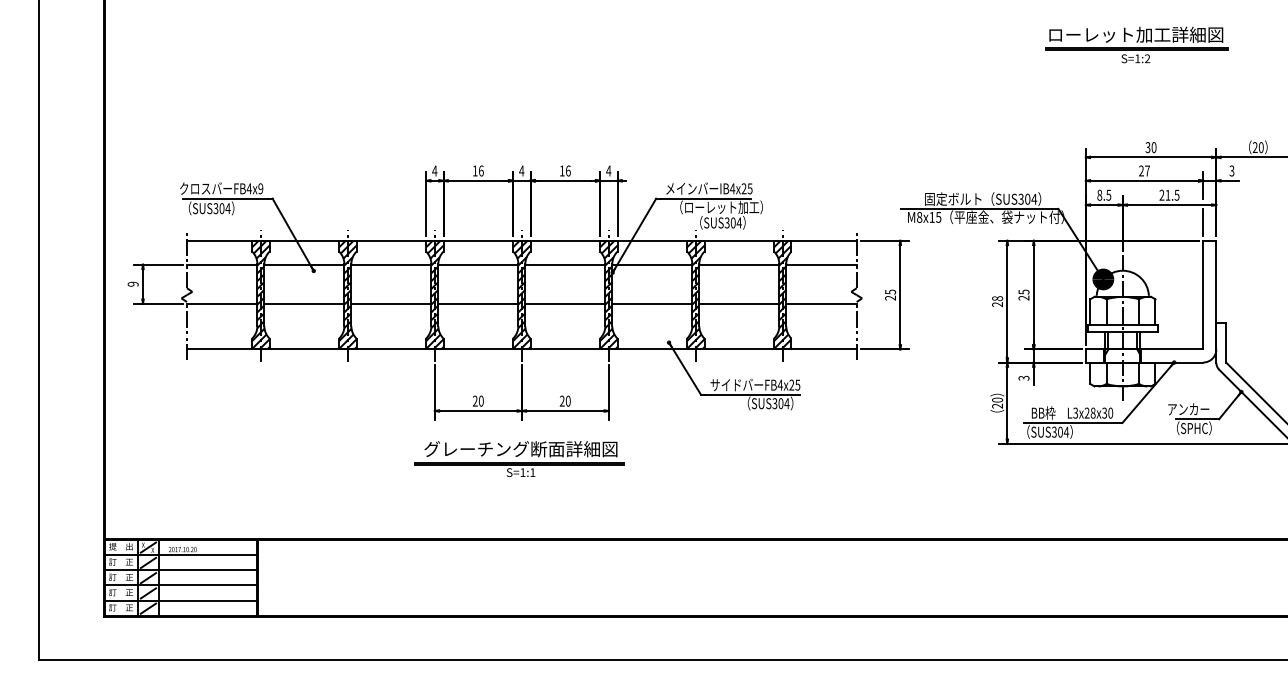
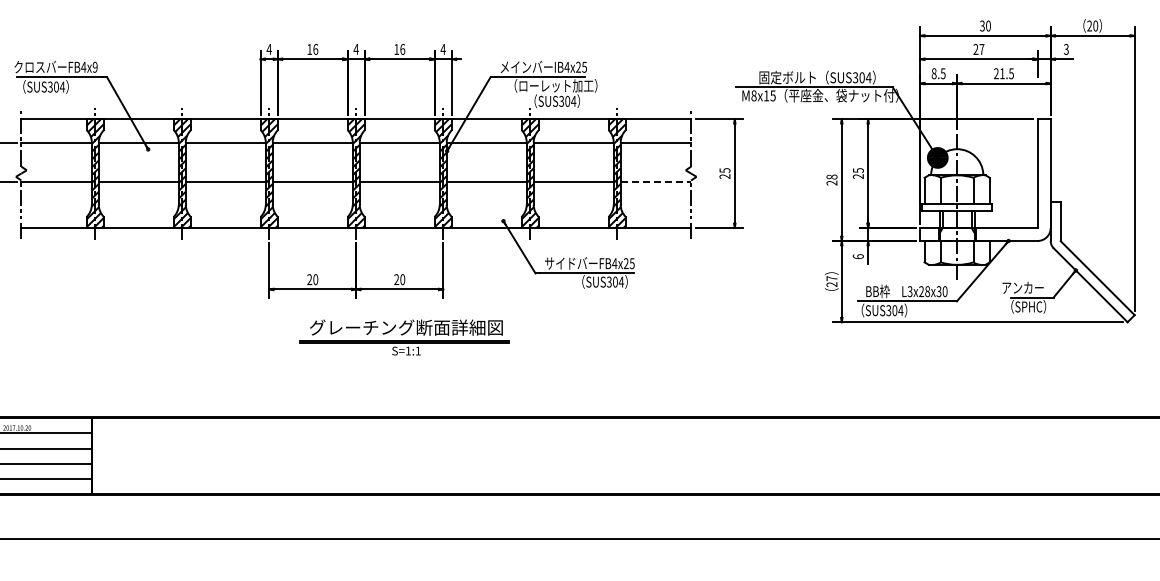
line: (1203, 222) -> (1037, 100), removed
line: (821, 303) -> (655, 181), solid -> dashed
text: (1023, 377) -> (857, 255), 3 -> 6
text: (997, 399) -> (831, 277), 20 -> 27
part: (519, 458) -> (404, 336), moved

